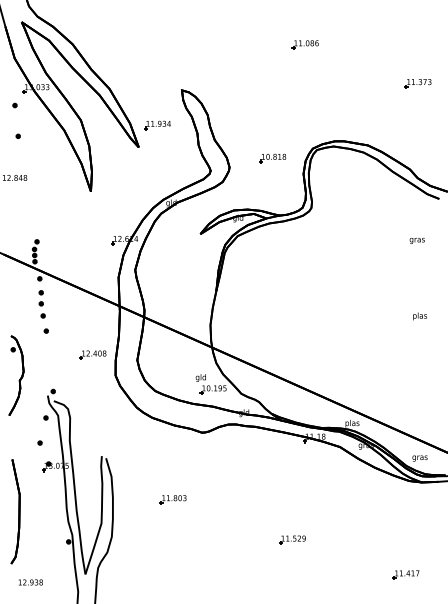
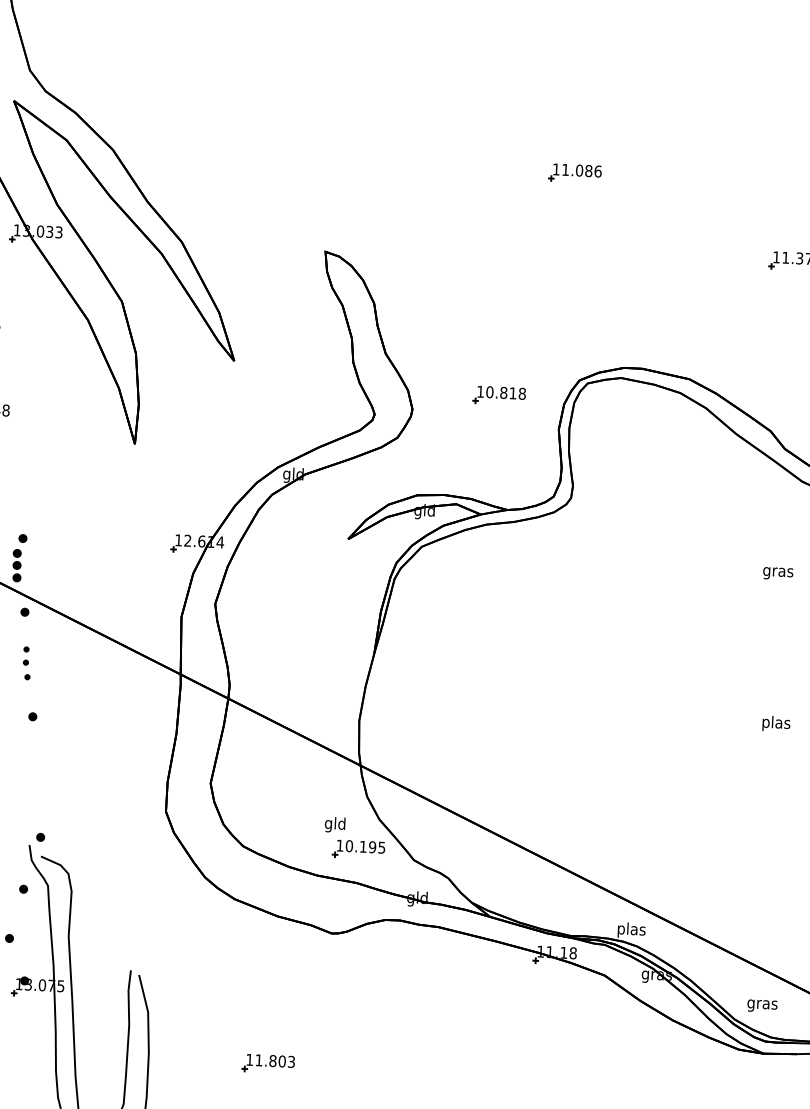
part: (157, 125) -> (273, 319), removed
part: (41, 304) -> (25, 663), size x0.6
part: (92, 354) -> (122, 767), removed

